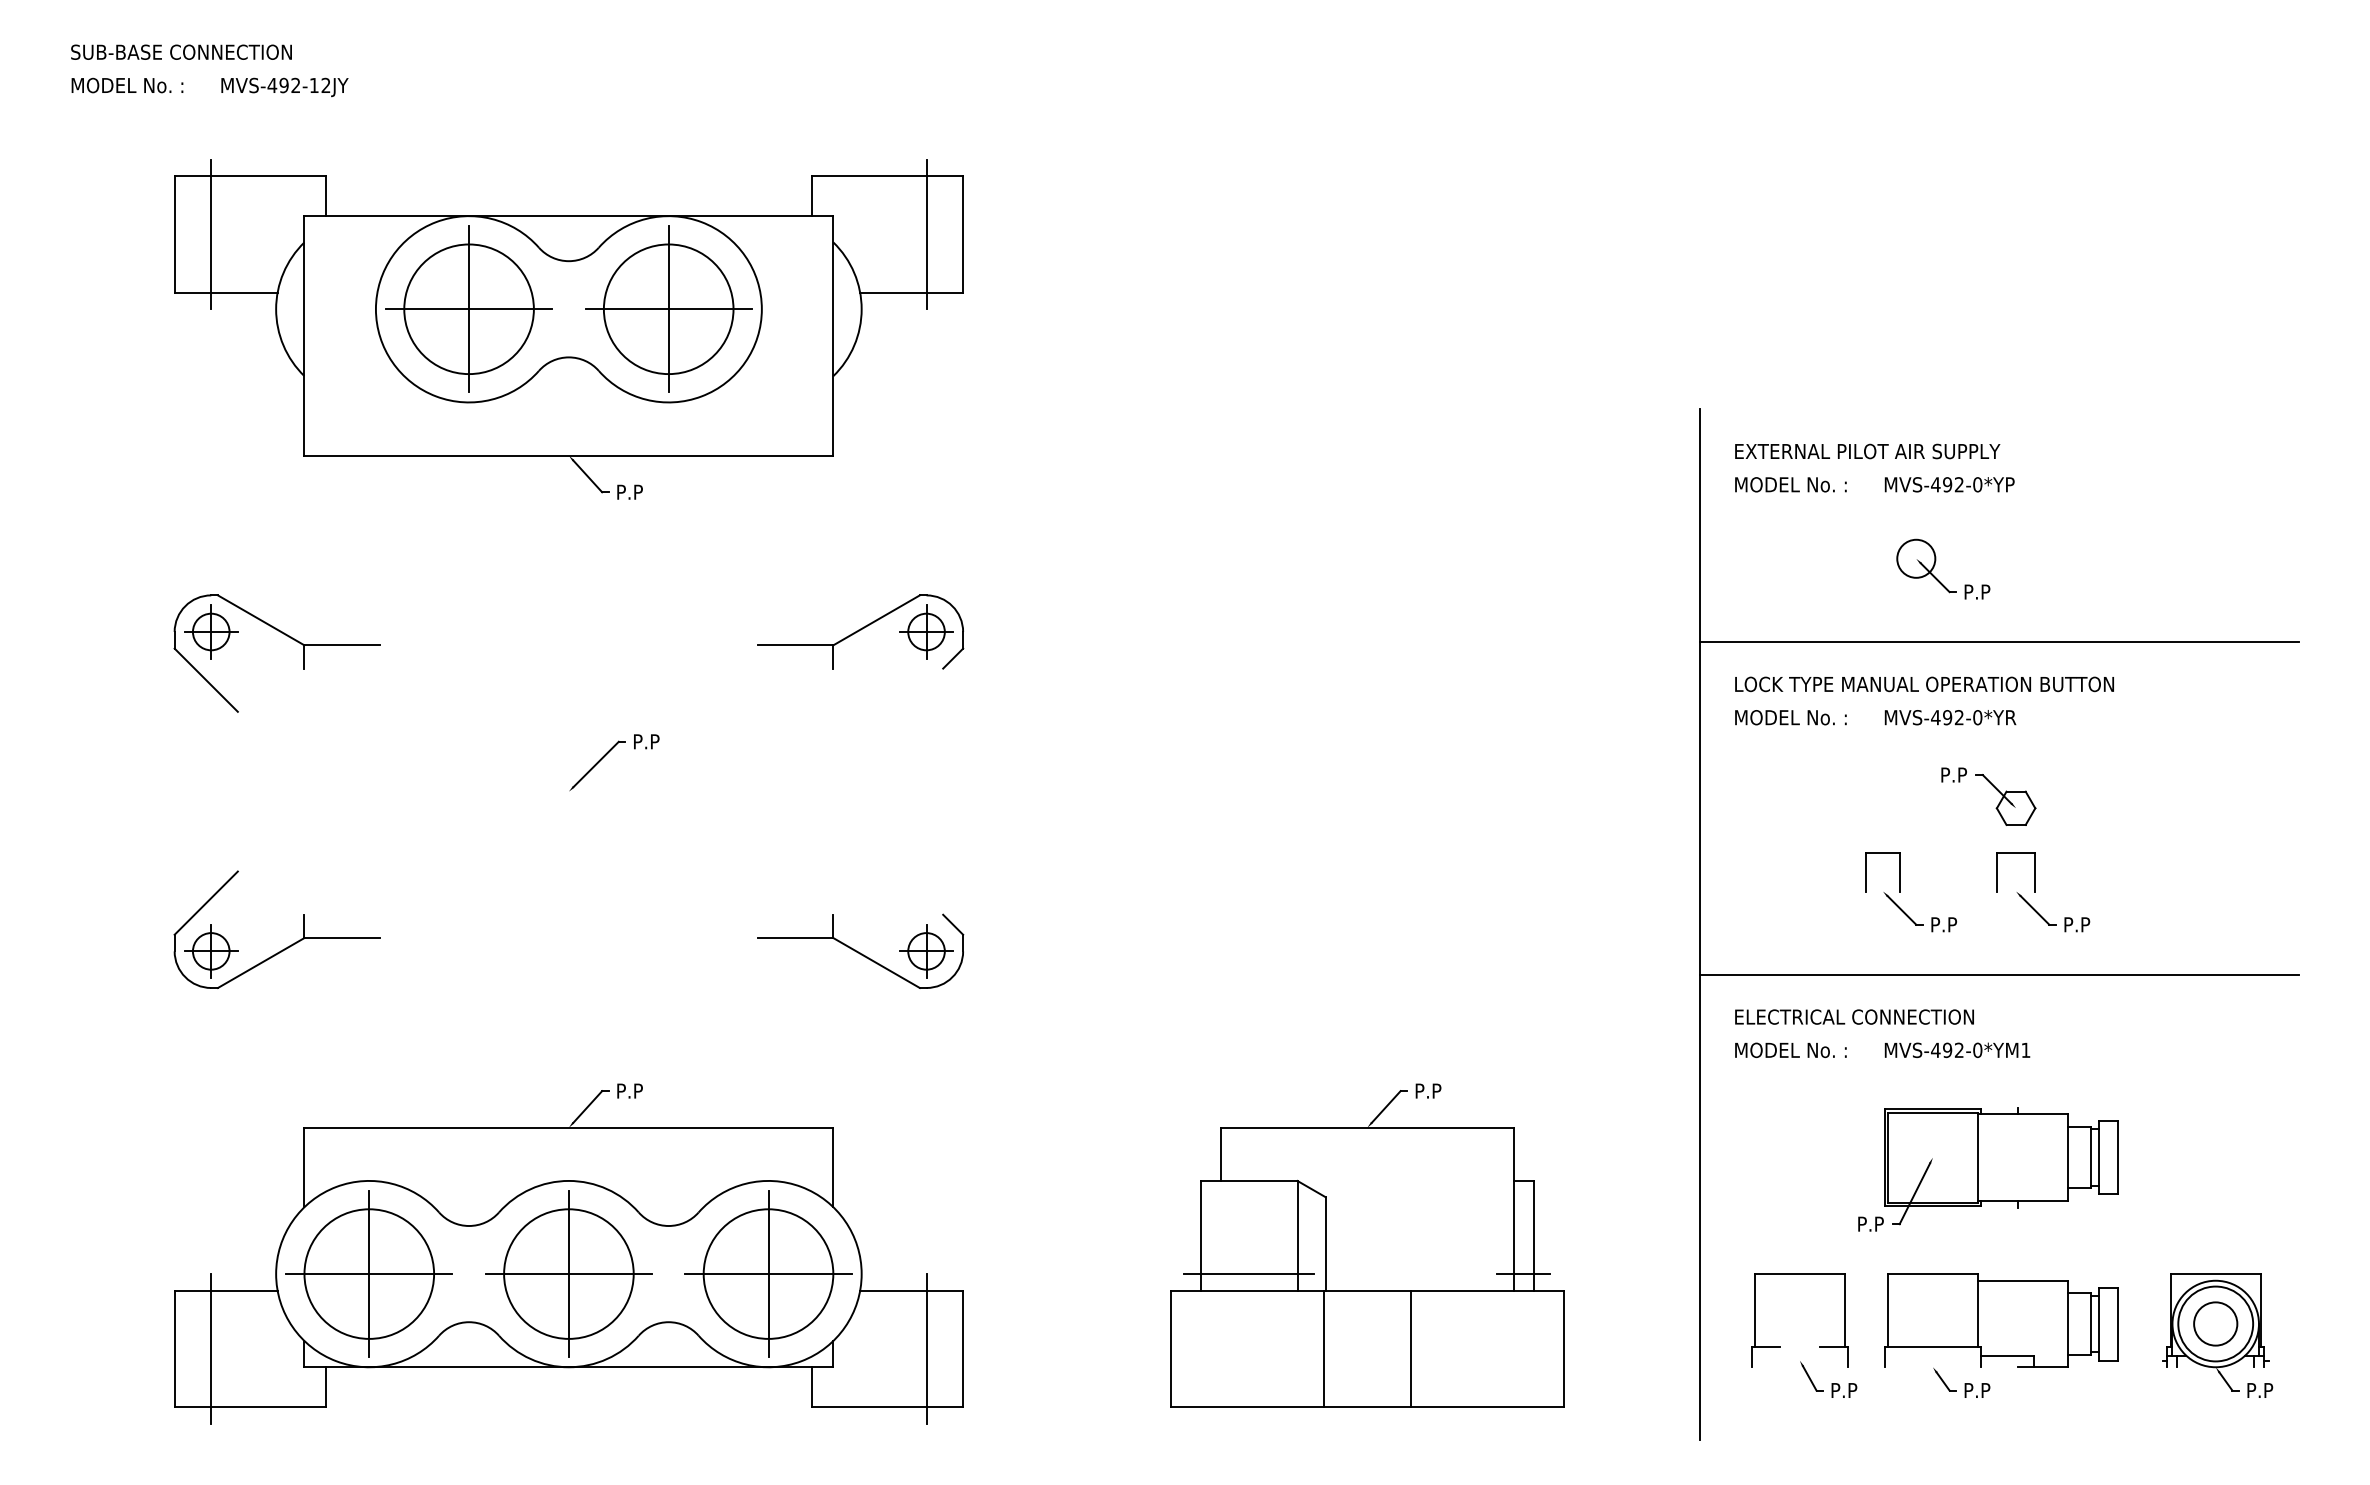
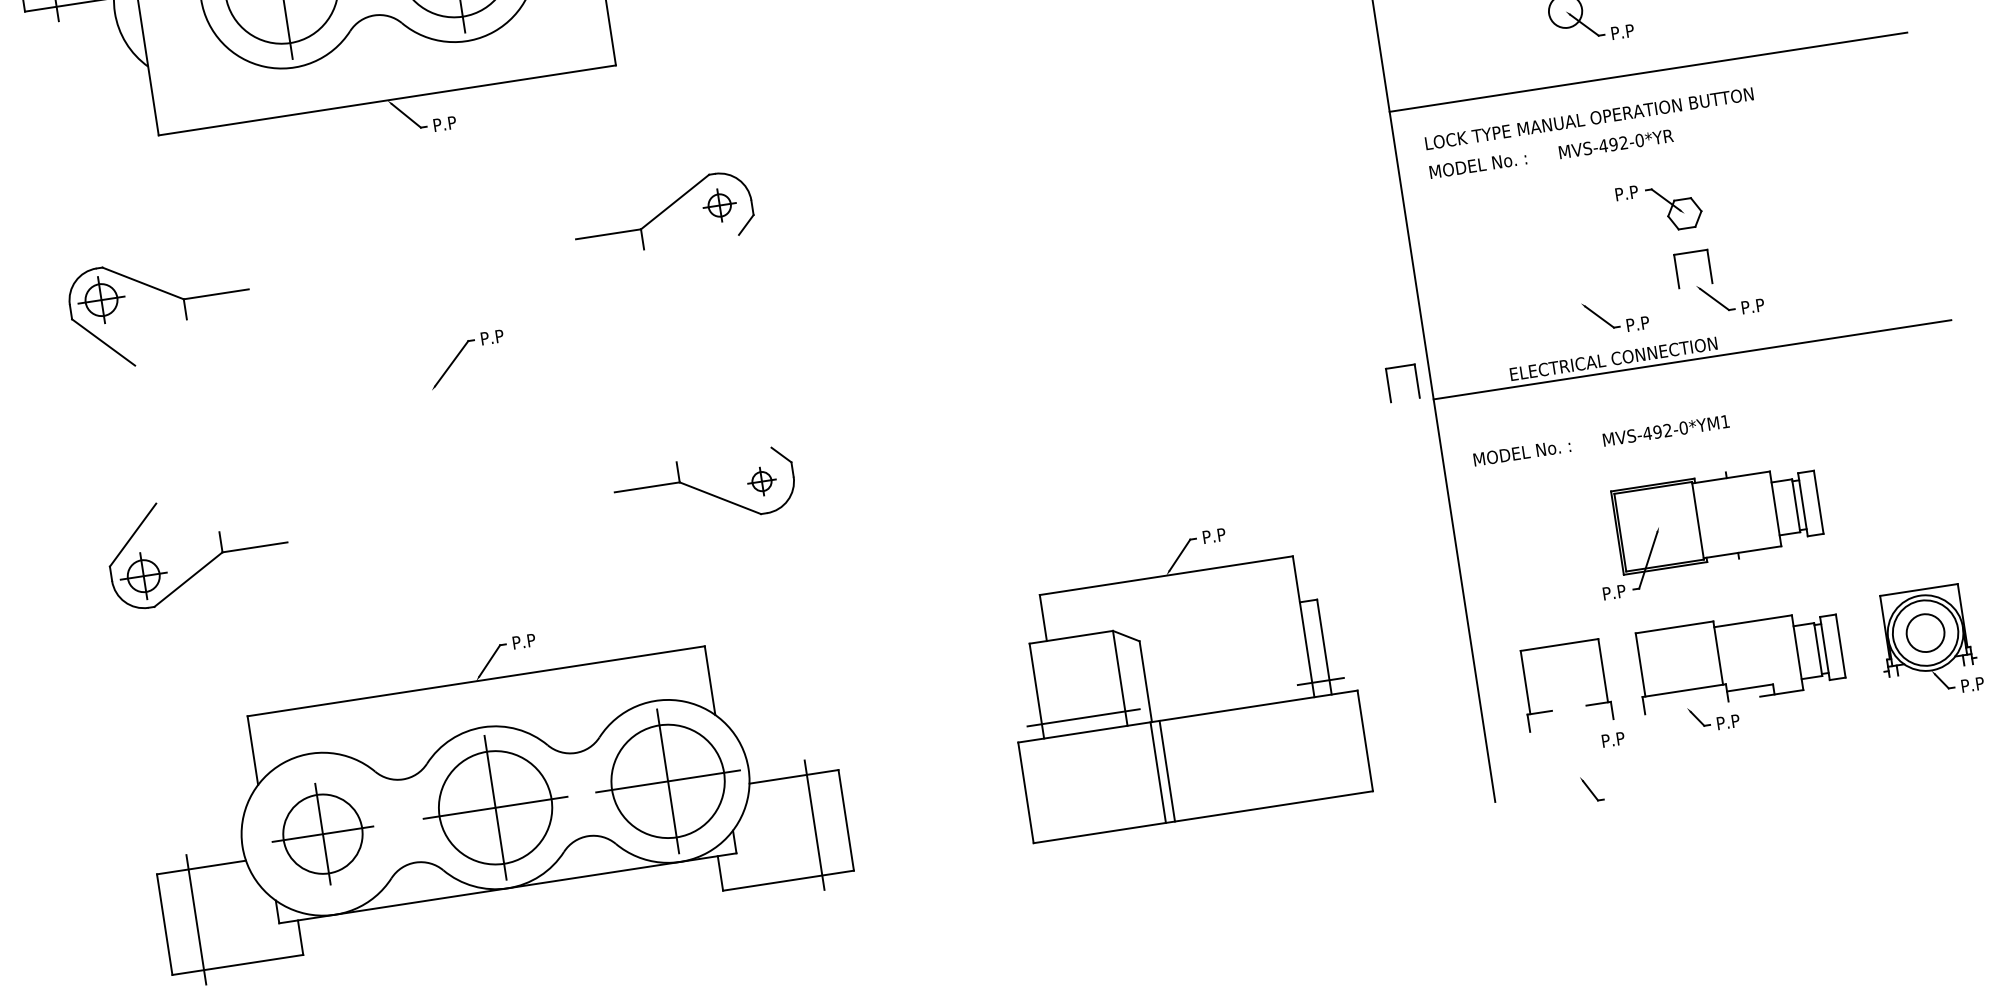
part: (926, 631) -> (719, 205), size x0.7
part: (1866, 872) -> (1388, 385), moved
part: (926, 951) -> (761, 481), size x0.6
text: (1854, 1016) -> (1613, 358), moved
part: (368, 1273) -> (322, 833), size x0.7
line: (1410, 1348) -> (1167, 770), moved
part: (1811, 1376) -> (1591, 789), moved

